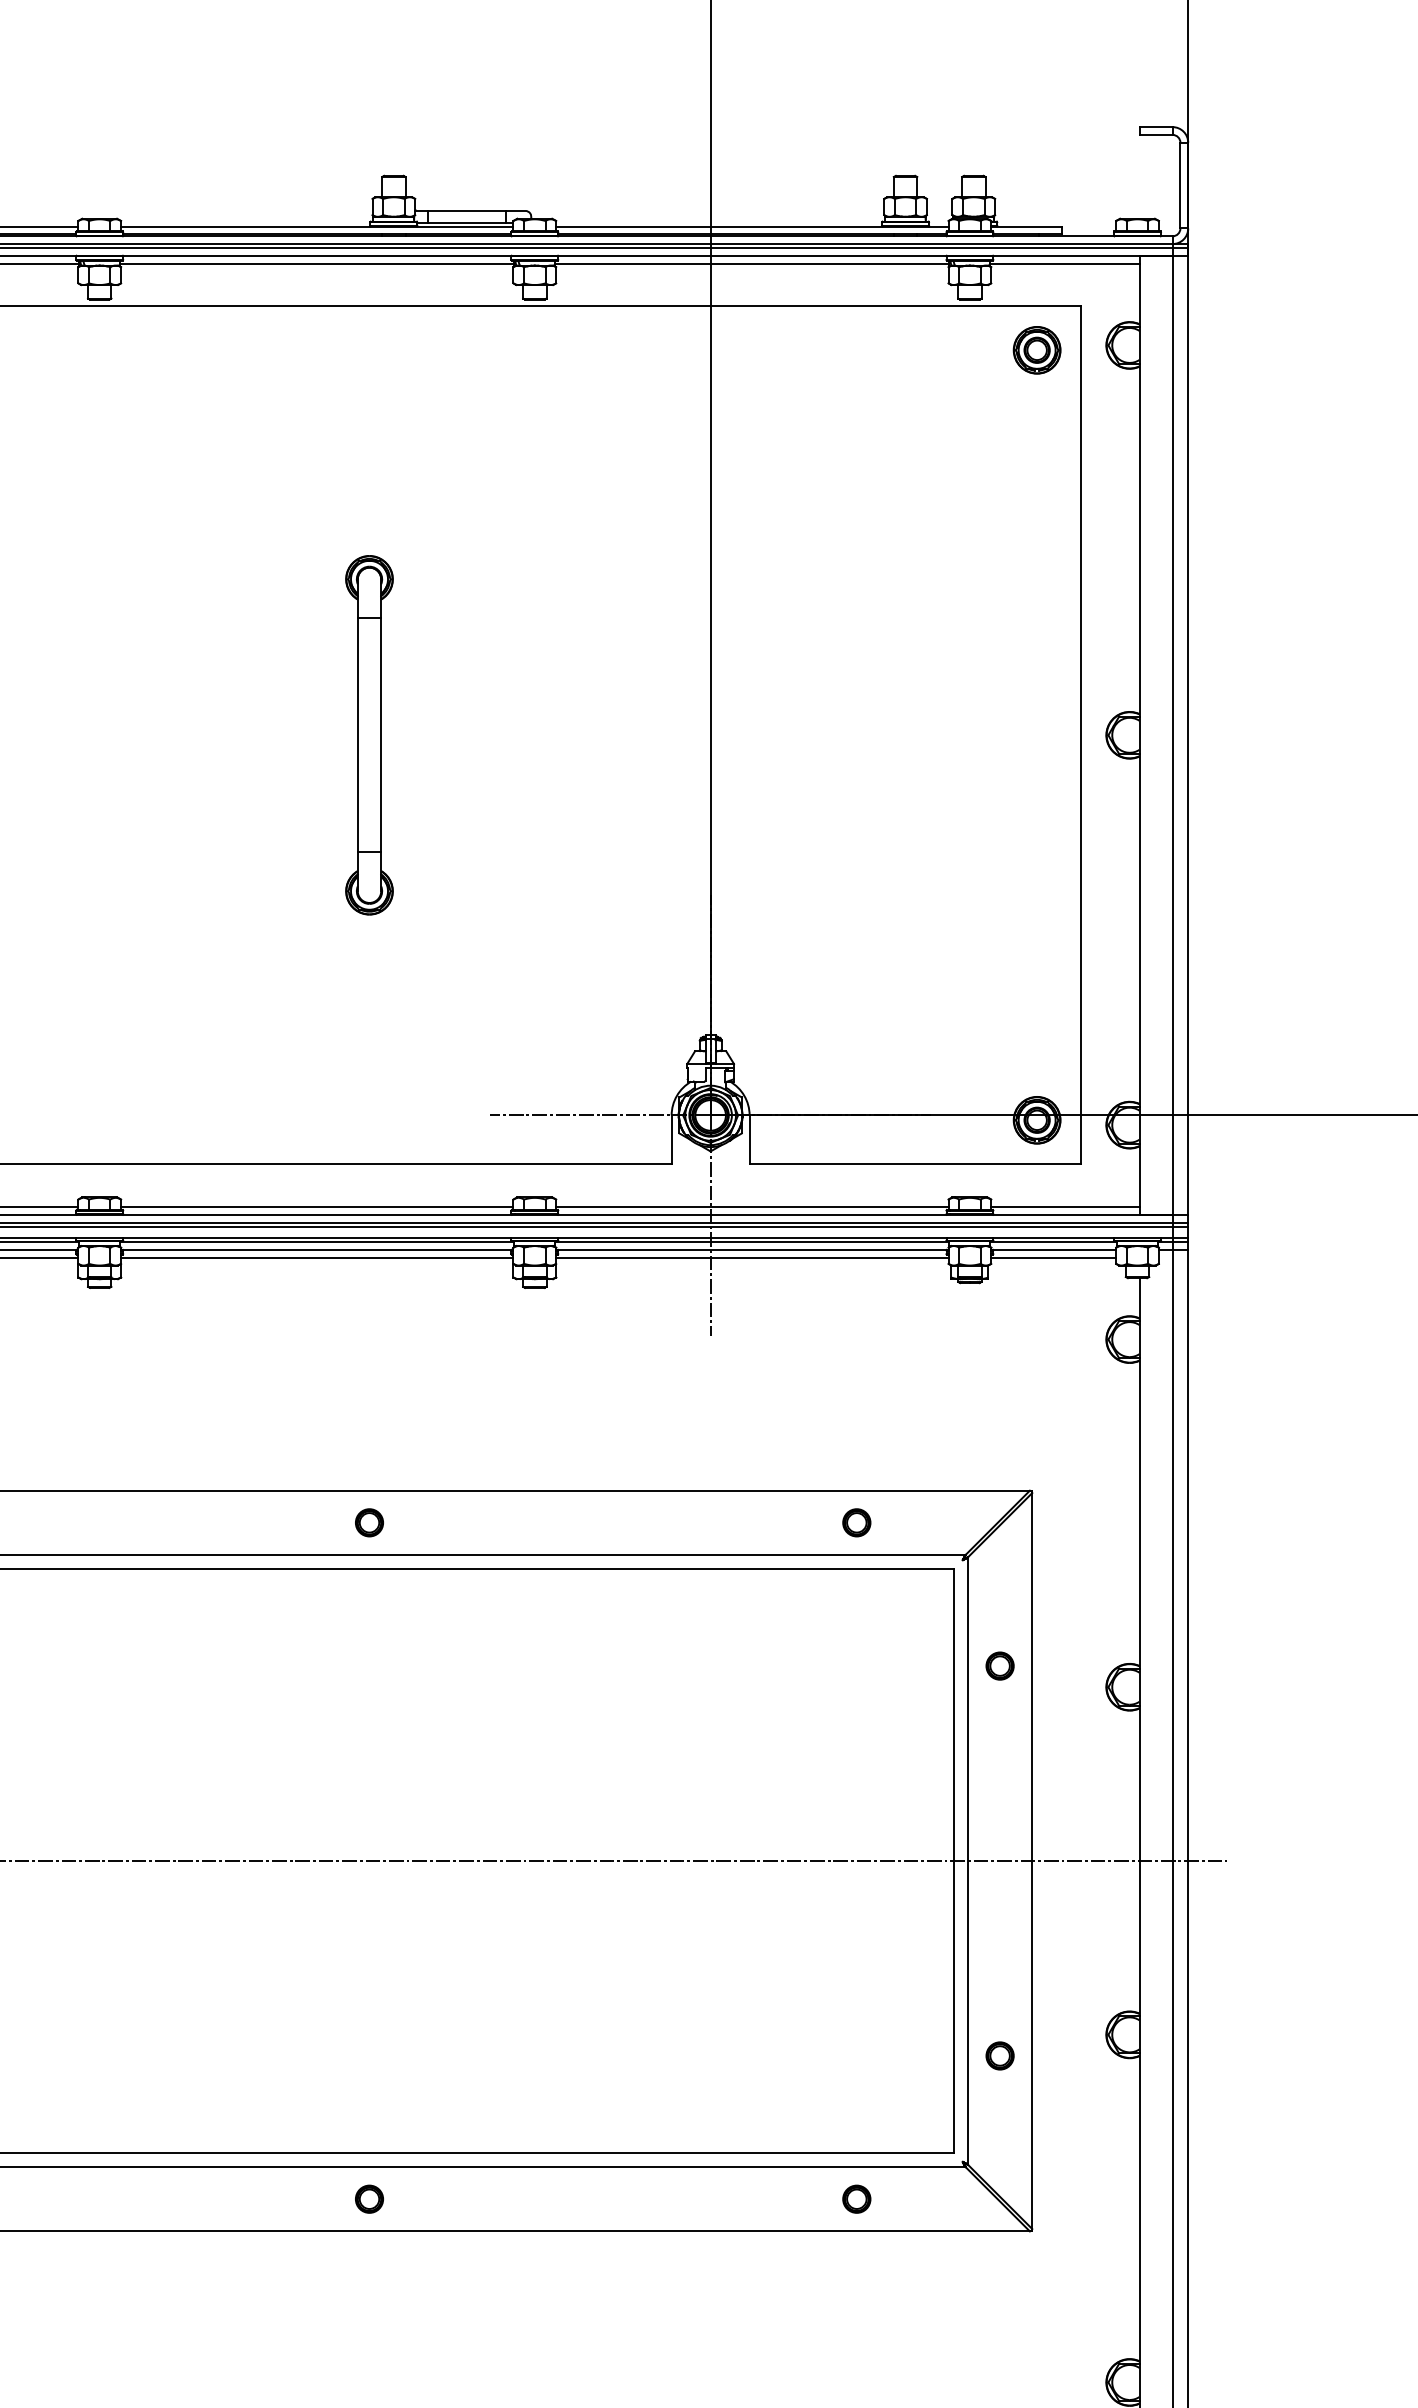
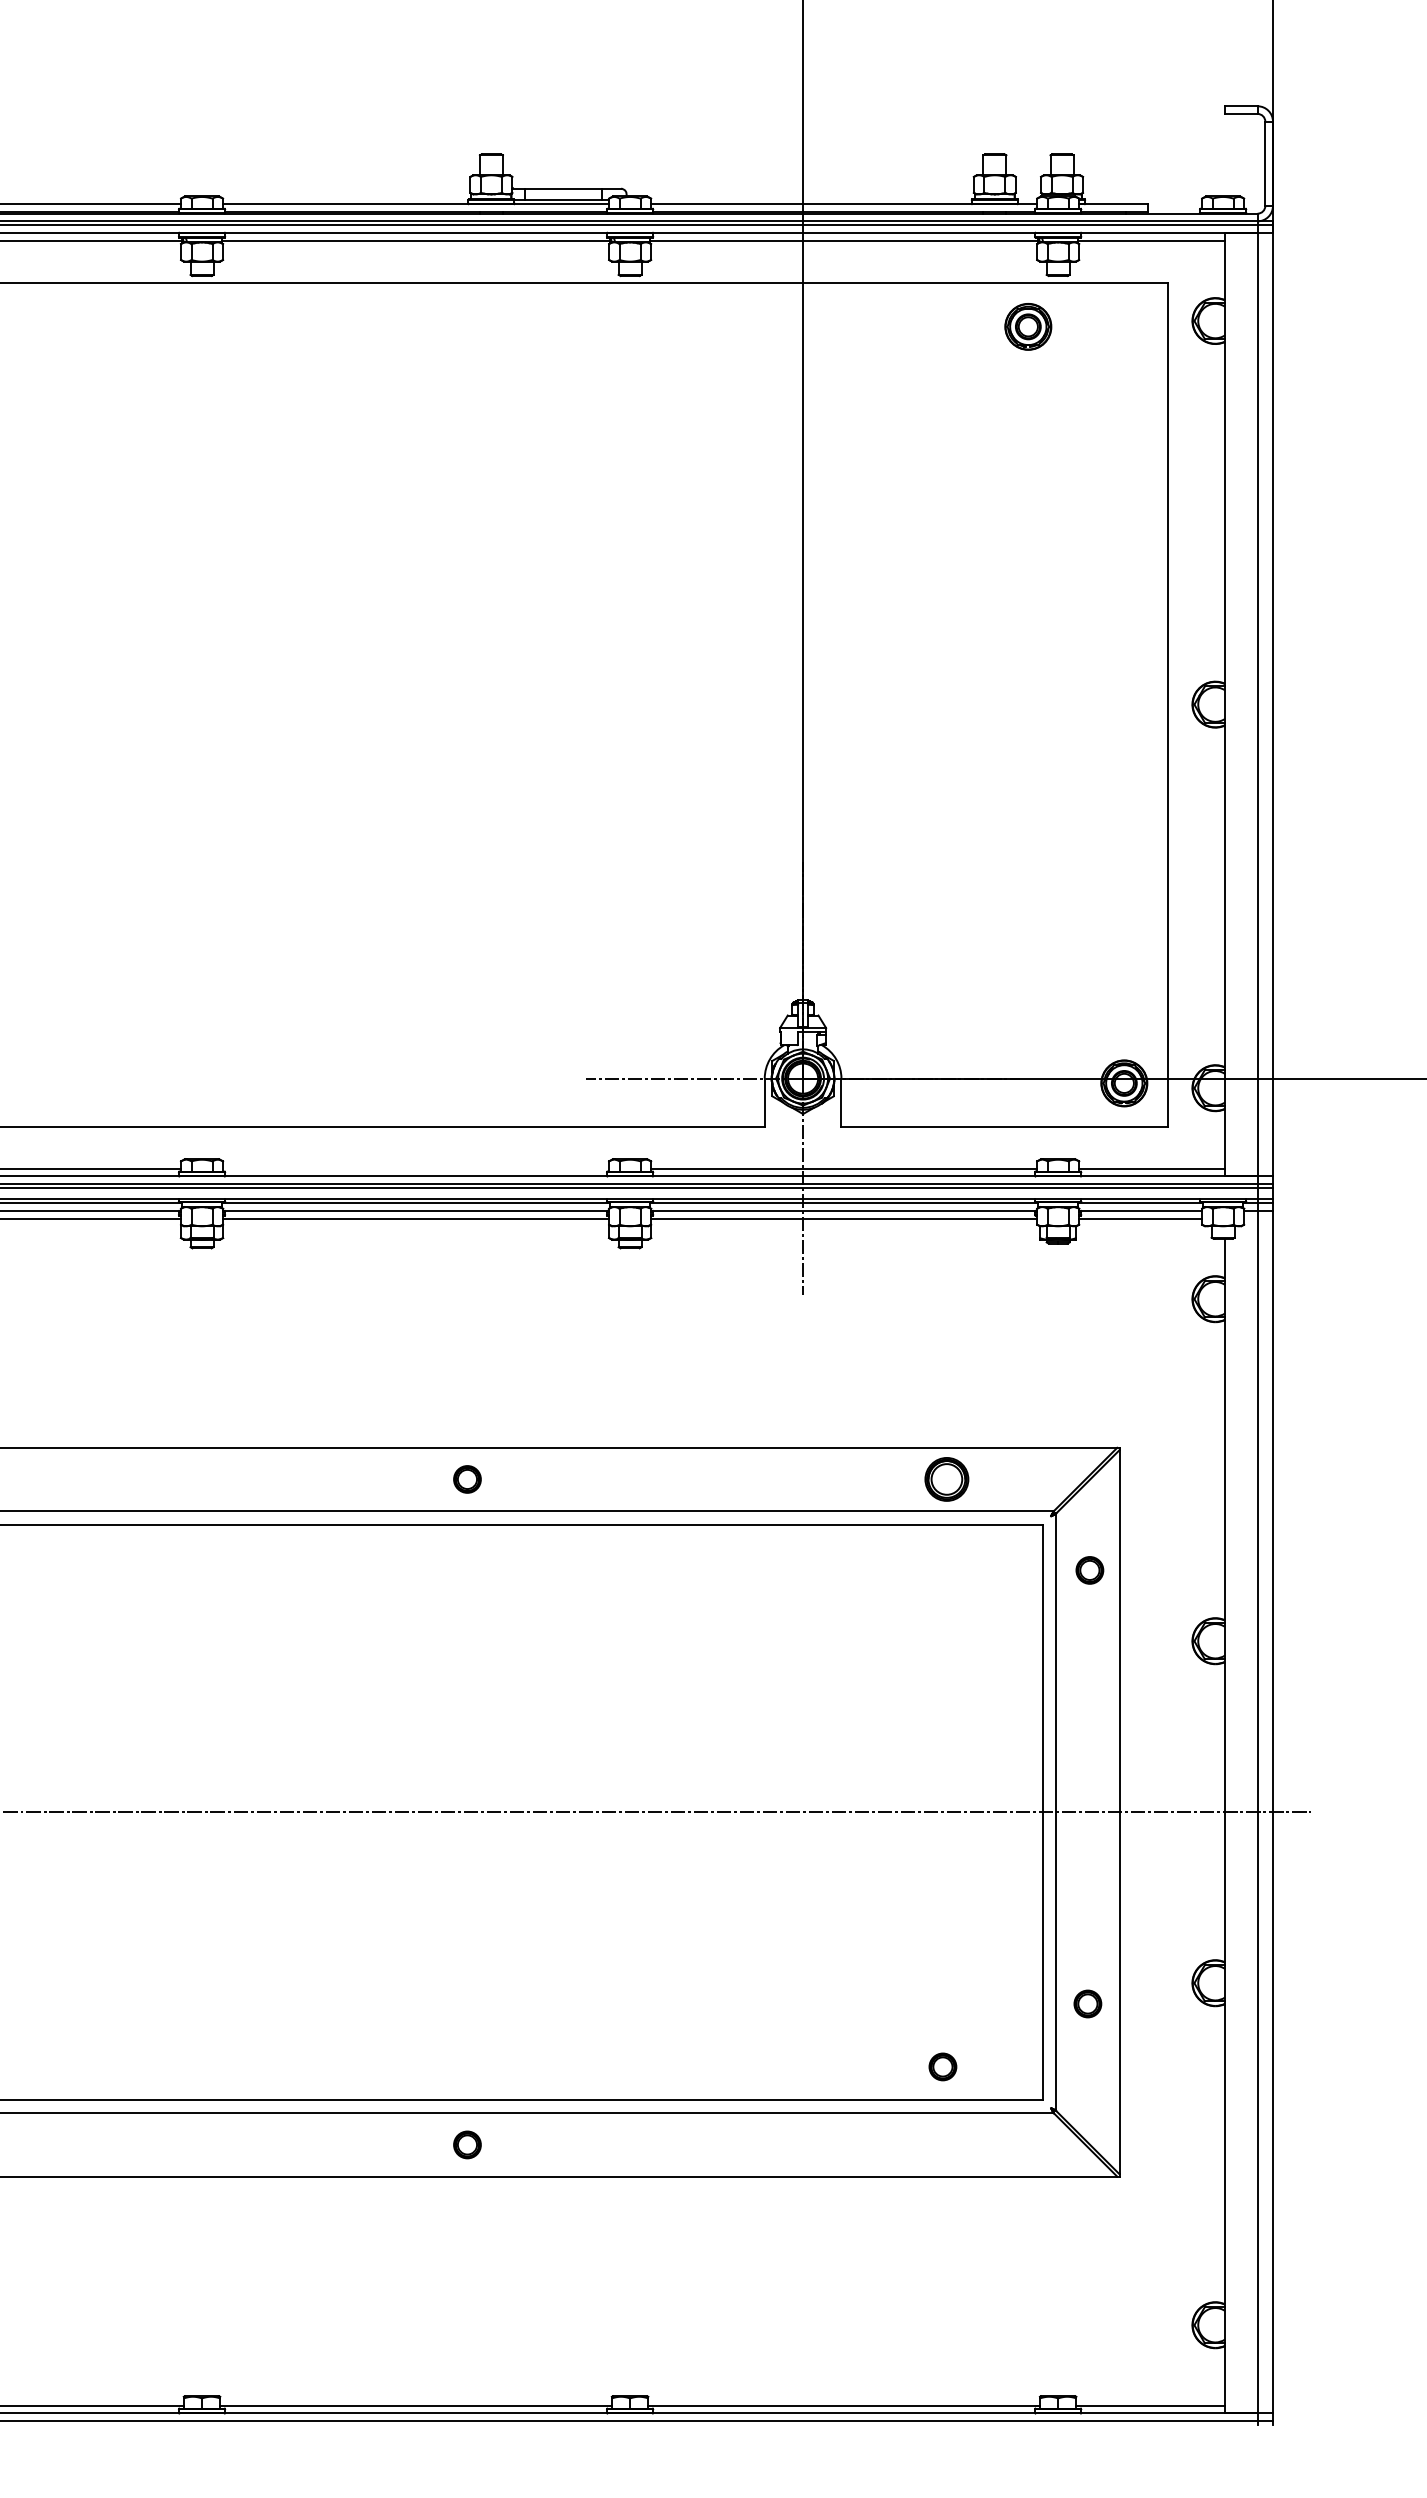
part: (1037, 349) -> (1028, 326), moved
part: (369, 735) -> (467, 704), removed
line: (317, 1206) -> (416, 1168), removed
part: (856, 1522) -> (946, 1479), size x1.6
part: (999, 1666) -> (1089, 1570), moved
part: (856, 2198) -> (942, 2066), moved

